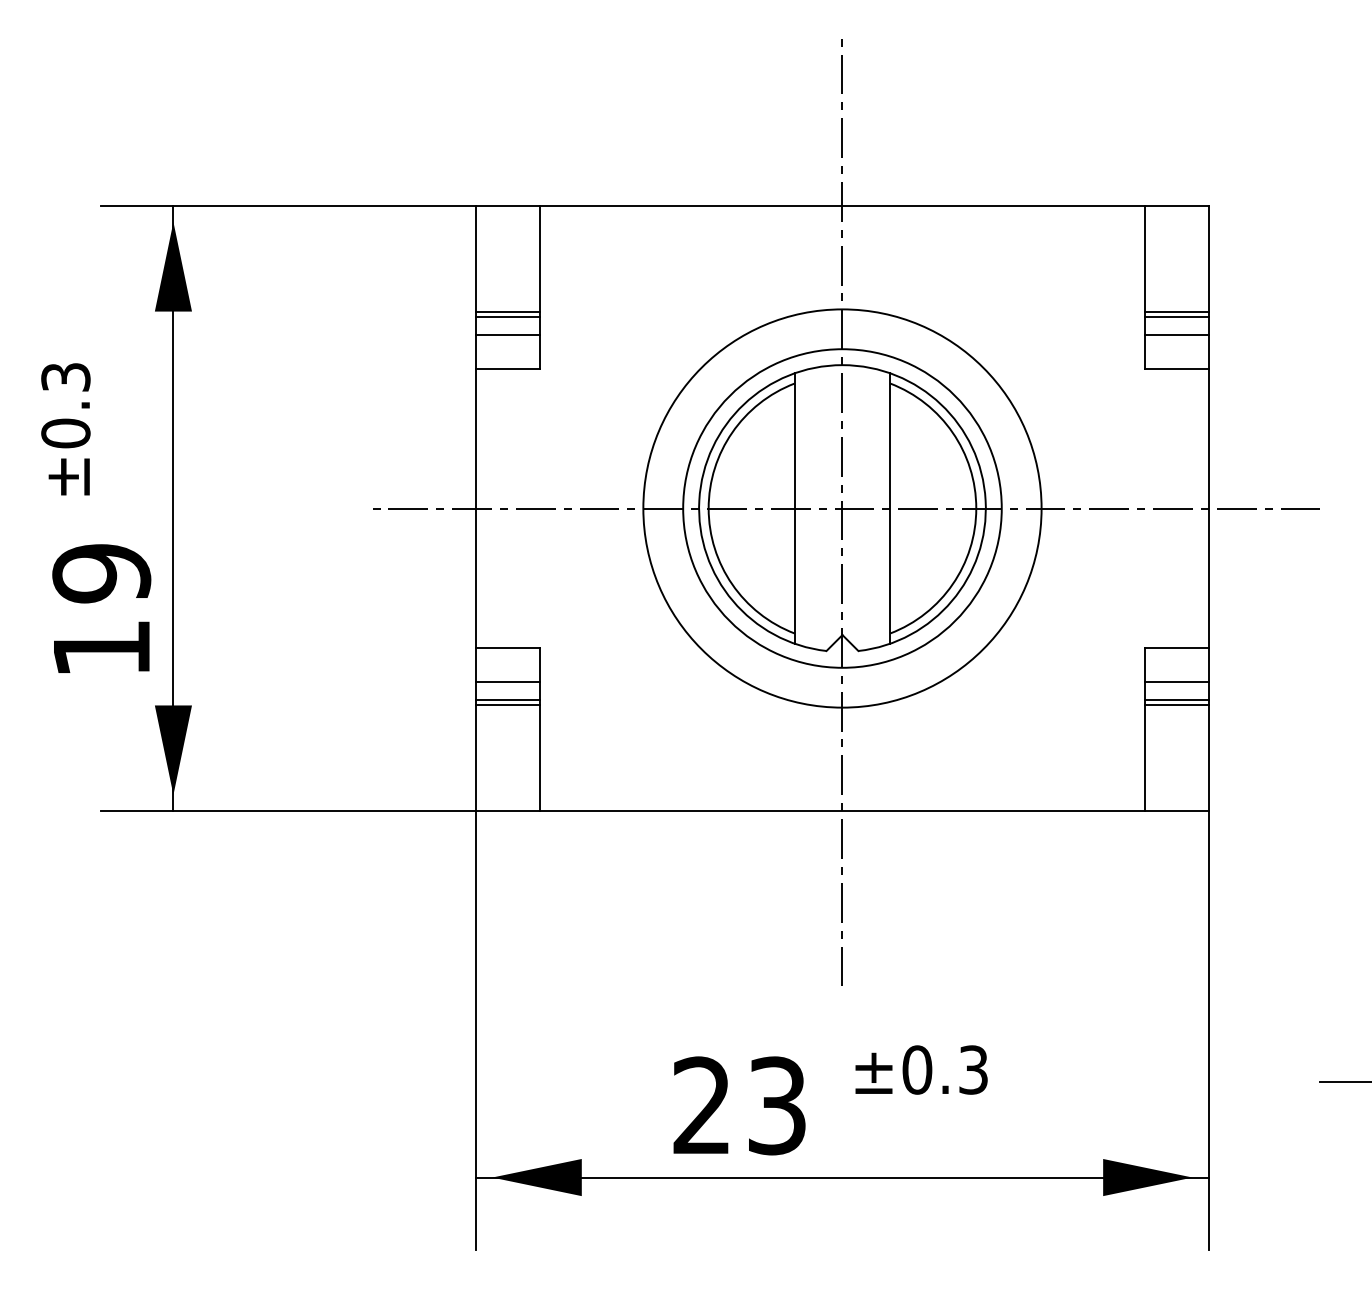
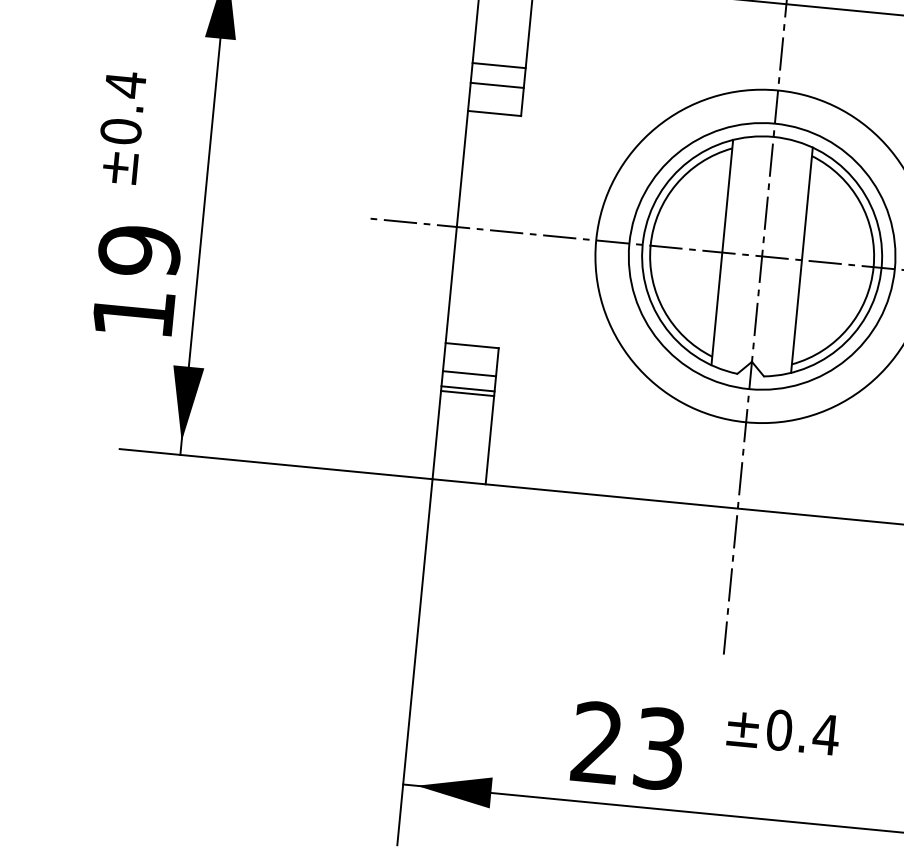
line: (507, 317) -> (498, 70), removed
text: (65, 377) -> (125, 84), ±0.3 -> ±0.4
text: (973, 1069) -> (826, 734), ±0.3 -> ±0.4

